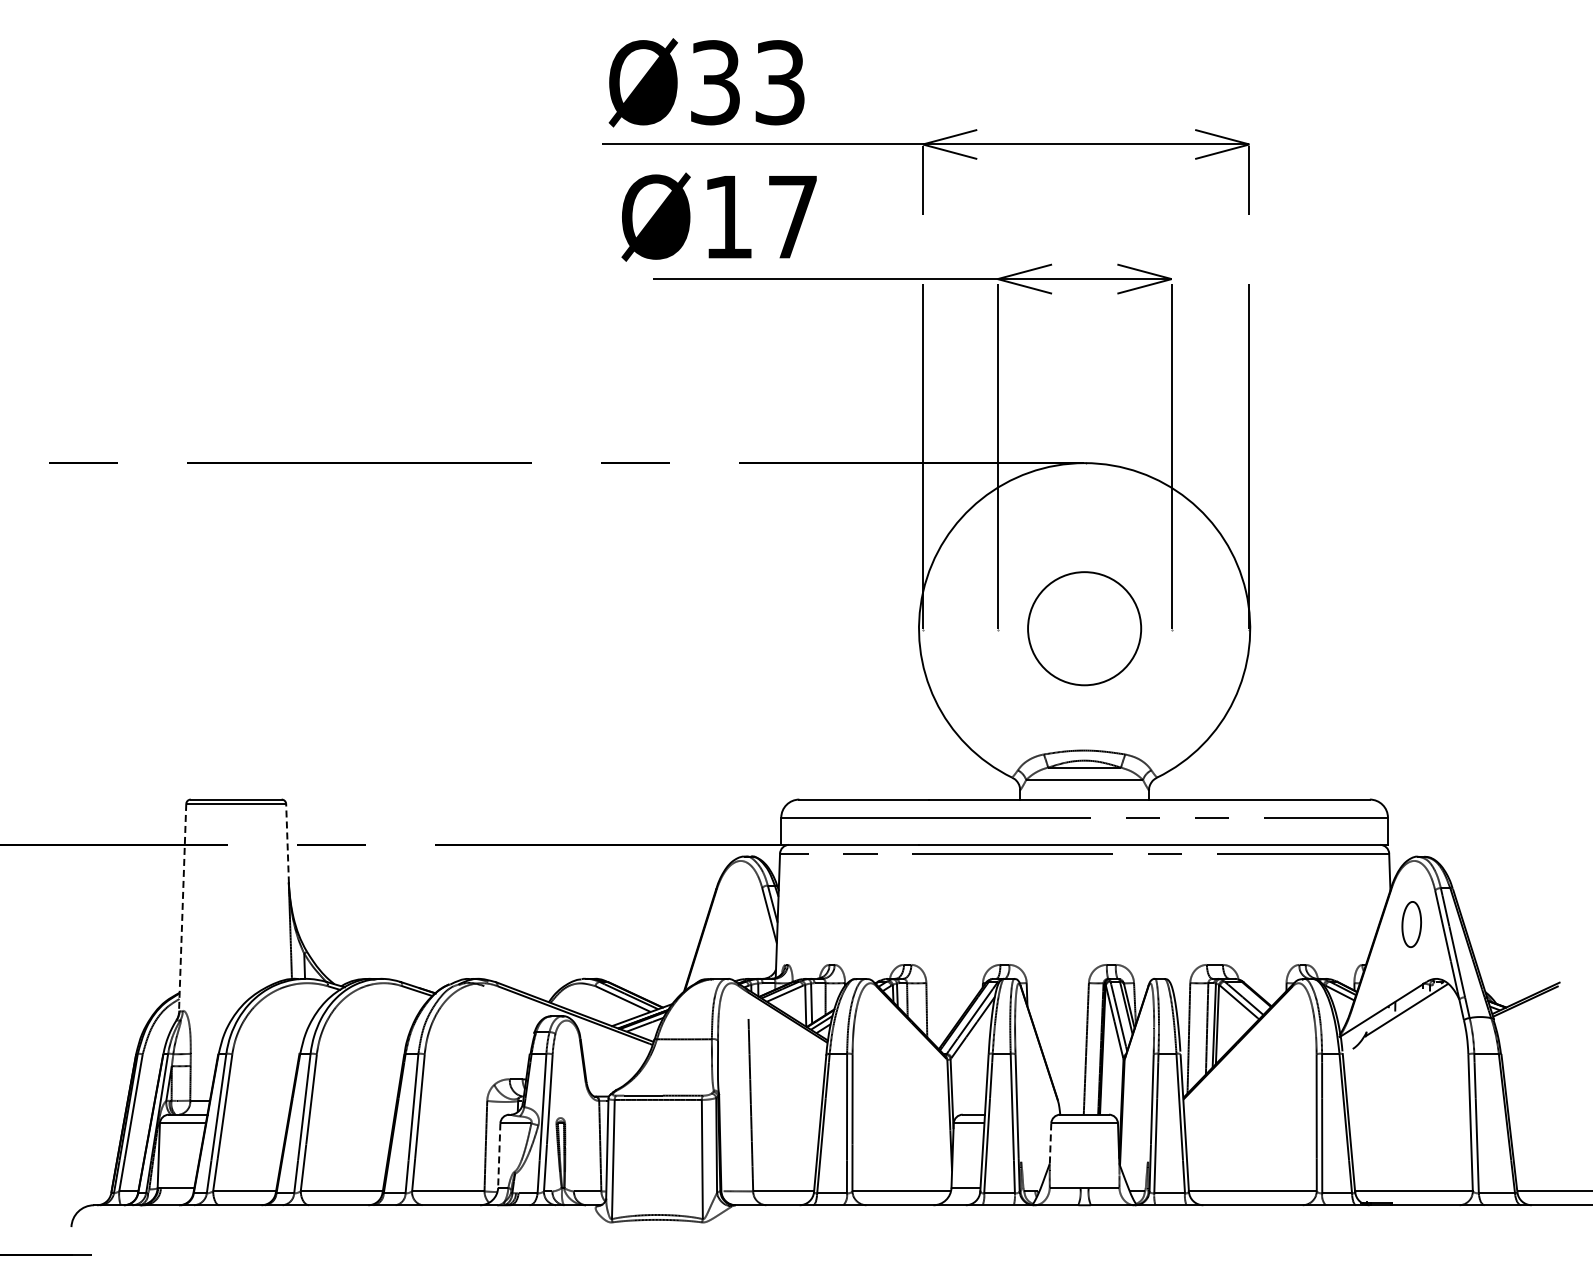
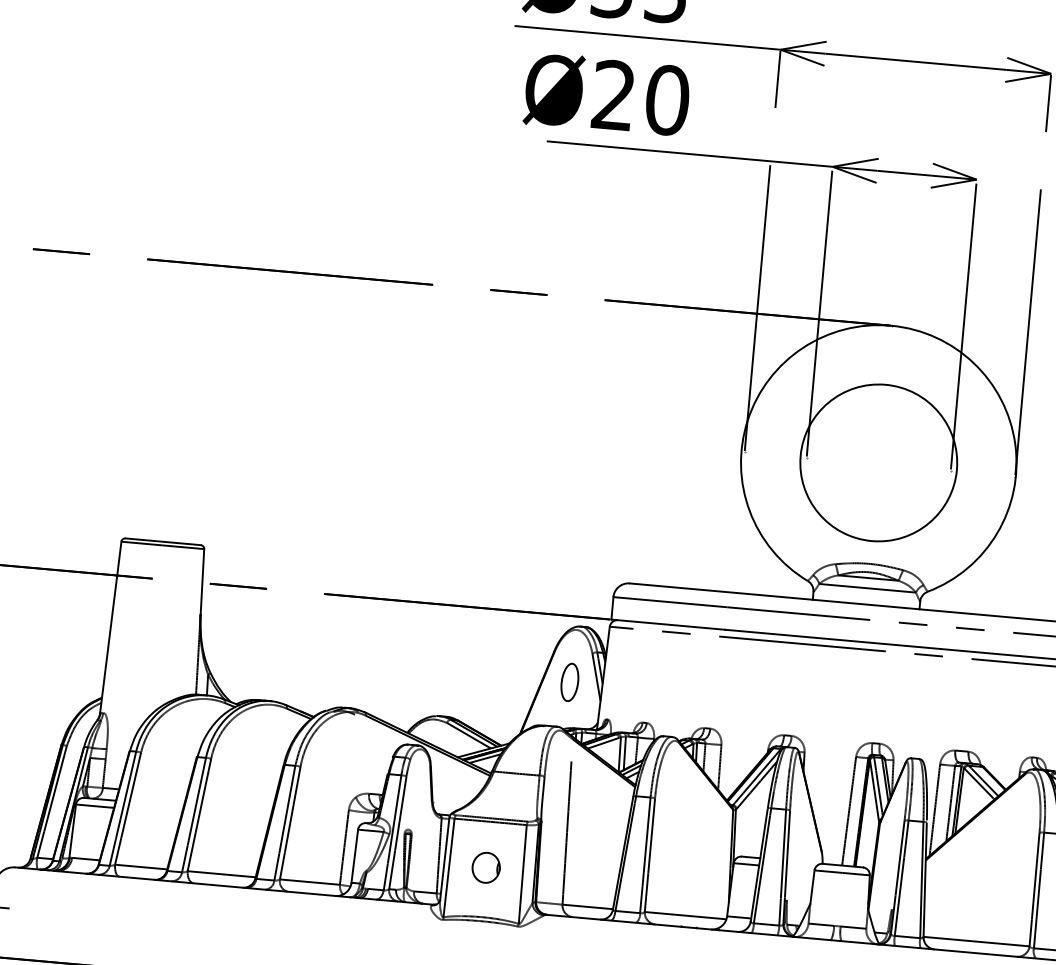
text: (760, 216) -> (640, 97), Ø17 -> Ø20
circle: (1084, 628) -> (878, 462), size x1.67
line: (287, 843) -> (202, 581), dashed -> solid
line: (182, 909) -> (110, 628), dashed -> solid
part: (737, 924) -> (569, 682), added
line: (1050, 1144) -> (812, 887), dashed -> solid
part: (657, 1155) -> (485, 867), added
line: (499, 1156) -> (354, 857), dashed -> solid

